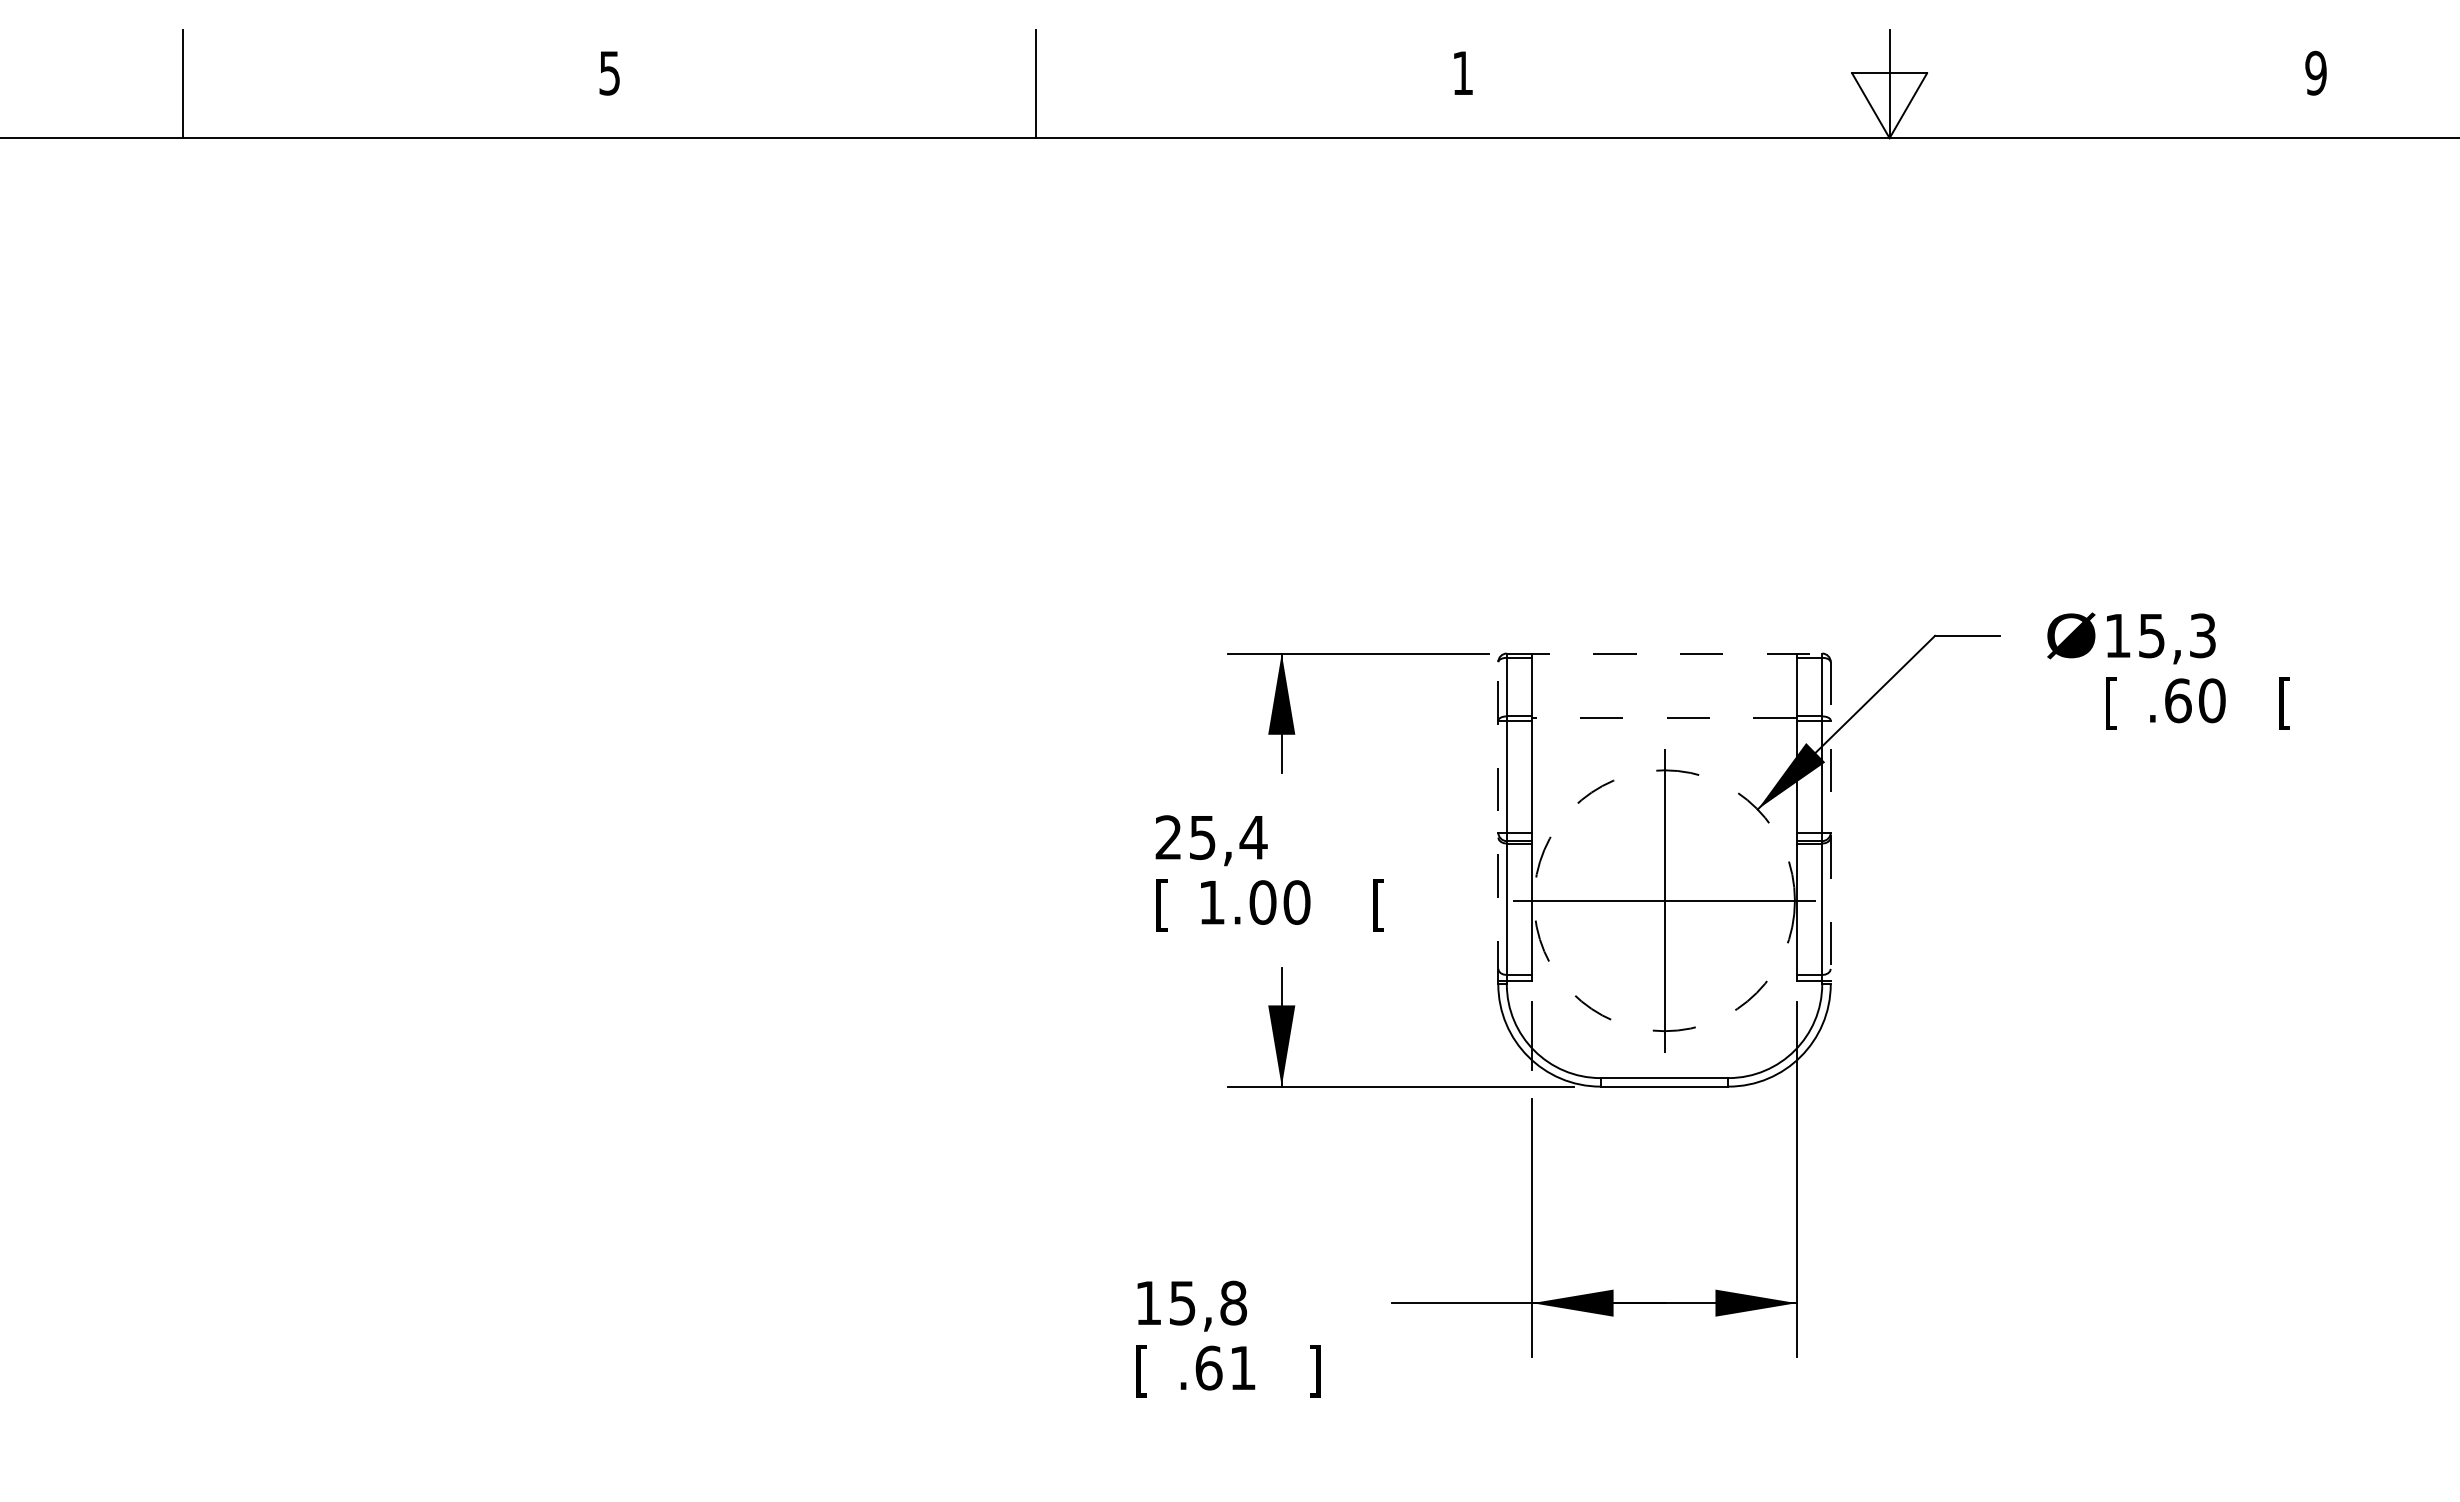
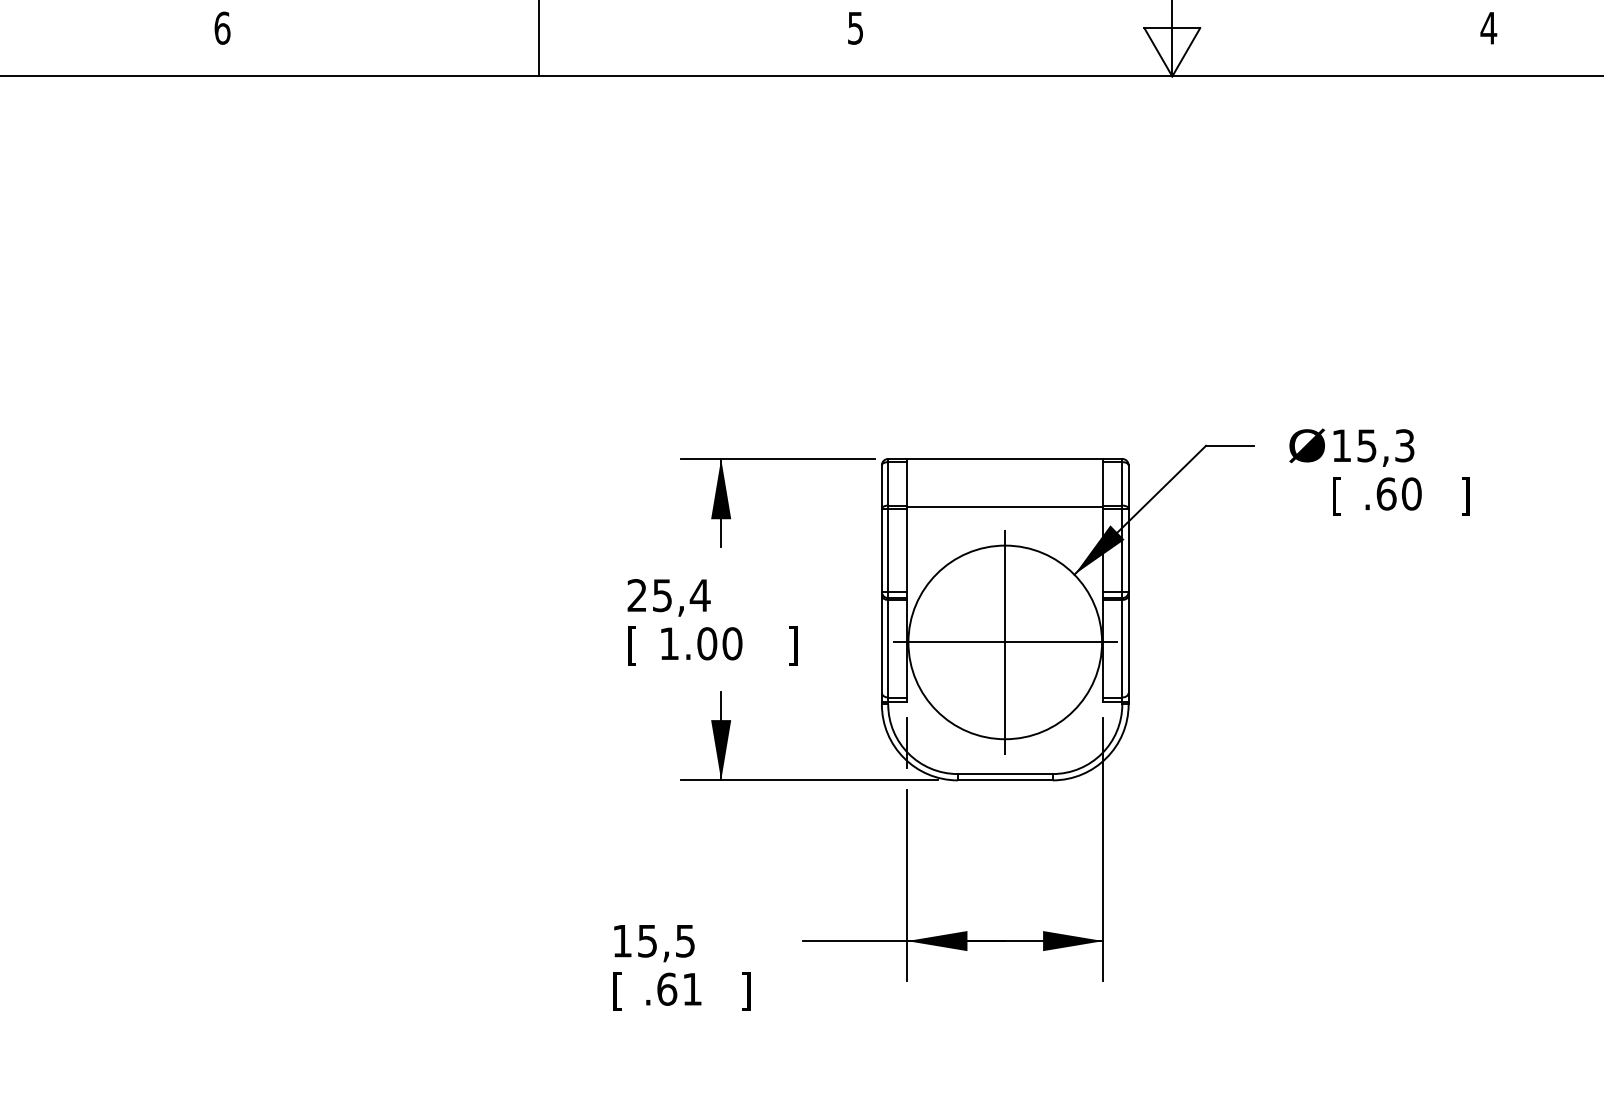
text: (609, 72) -> (222, 27), 5 -> 6
text: (2315, 72) -> (1488, 27), 9 -> 4
text: (1462, 73) -> (855, 28), 1 -> 5
line: (1664, 653) -> (1005, 458), dashed -> solid
text: (2284, 703) -> (1465, 496), [ -> ]
line: (1664, 718) -> (1005, 507), dashed -> solid
line: (1498, 822) -> (882, 584), dashed -> solid
line: (1830, 823) -> (1128, 585), dashed -> solid
circle: (1664, 900) -> (1005, 642), dashed -> solid
text: (1378, 905) -> (792, 645), [ -> ]
text: (1233, 1302) -> (685, 940), 15,8 -> 15,5

